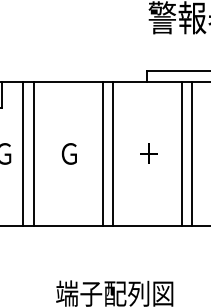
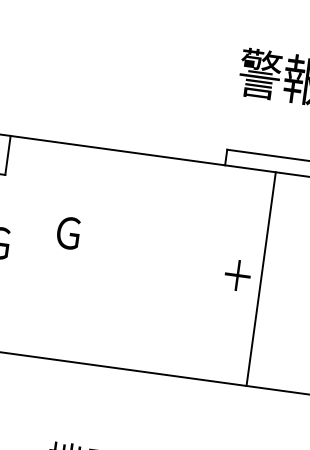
line: (23, 153) -> (27, 246), removed
line: (33, 153) -> (42, 248), removed
text: (69, 153) -> (68, 232), moved
line: (102, 153) -> (144, 262), removed
line: (113, 153) -> (160, 264), removed
text: (148, 153) -> (237, 275), moved
line: (192, 153) -> (277, 280), removed

